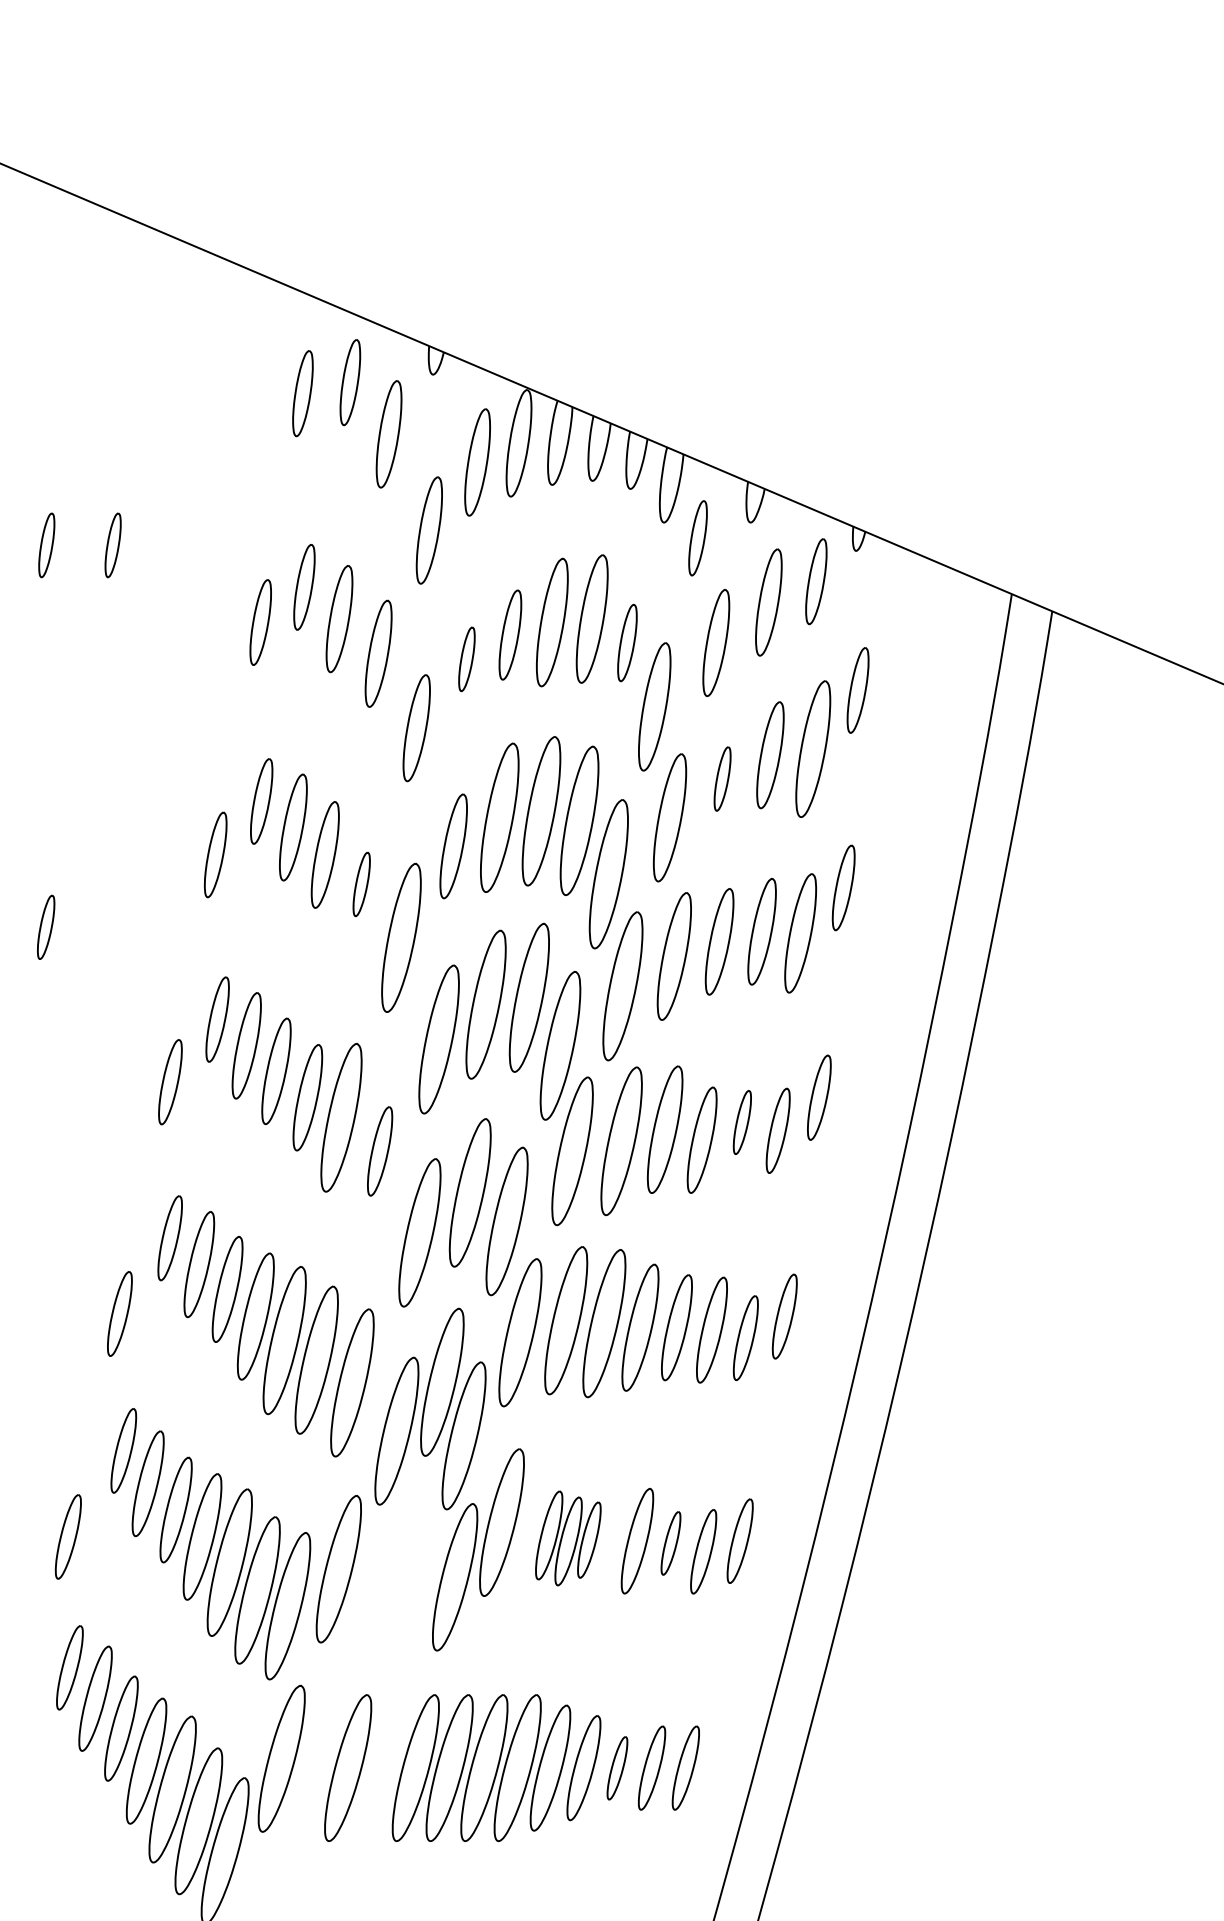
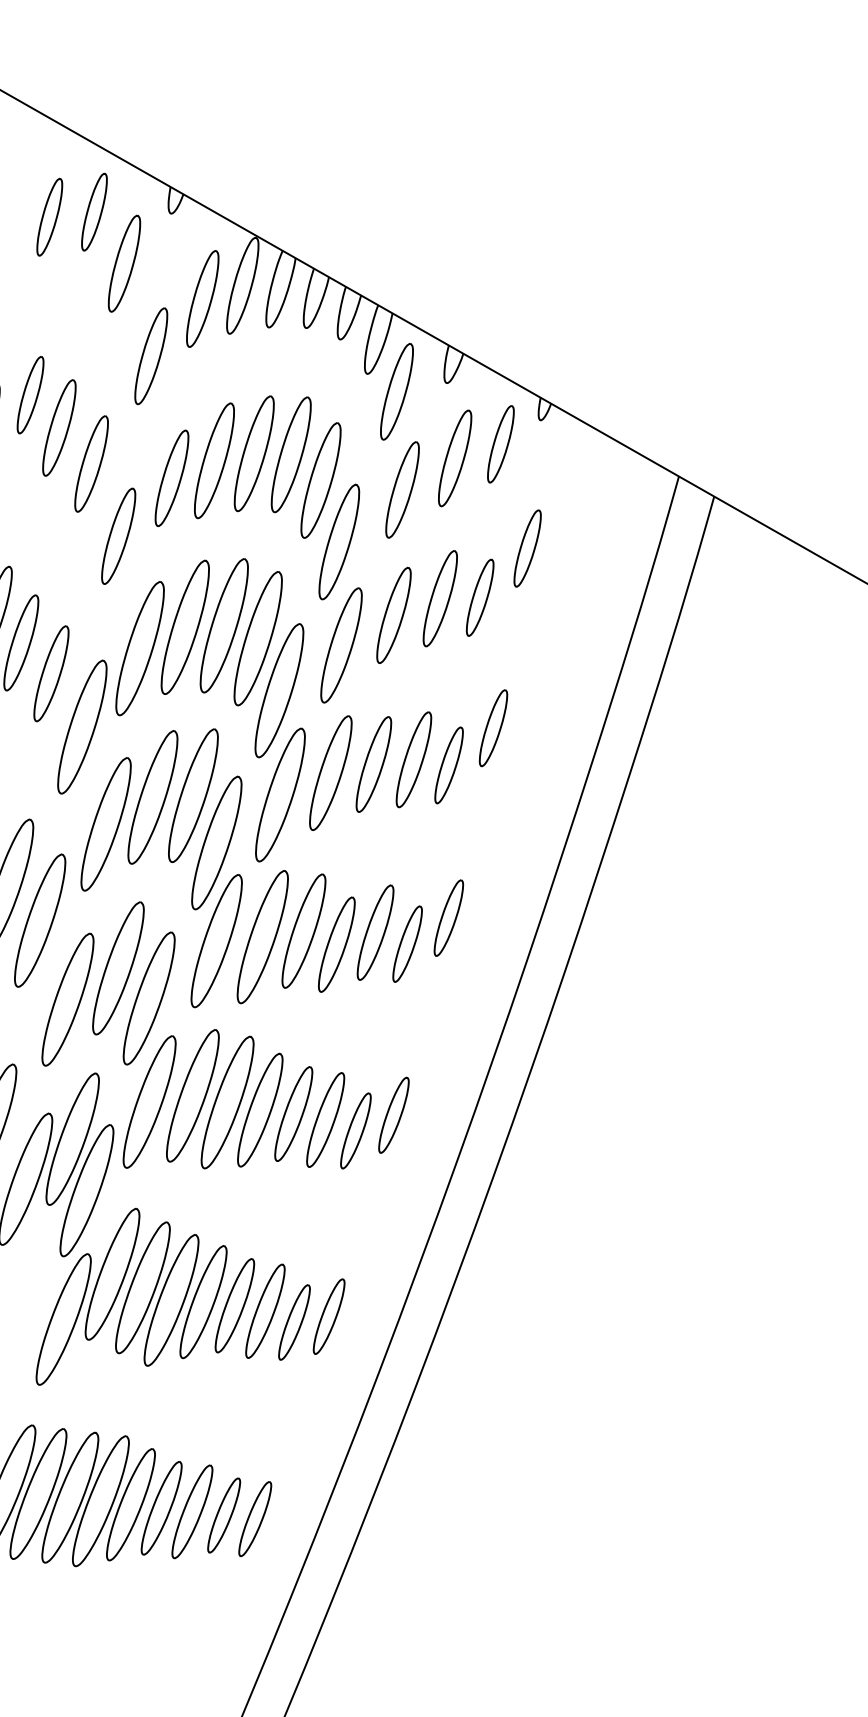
part: (697, 538) -> (396, 392), size x1.43
part: (510, 634) -> (214, 460), size x1.43
part: (627, 642) -> (321, 480), size x1.67
part: (466, 659) -> (171, 478), size x1.67
part: (812, 749) -> (479, 597), size x0.62
part: (722, 778) -> (393, 614), size x1.67
part: (453, 846) -> (139, 648), size x1.43
part: (361, 884) -> (51, 673), size x1.67
part: (800, 933) -> (449, 765), size x0.71
part: (742, 1122) -> (375, 932), size x1.67
part: (379, 1151) -> (39, 920), size x1.67
part: (568, 1538) -> (171, 1295), size x1.67
part: (670, 1543) -> (264, 1311), size x1.67
part: (617, 1768) -> (192, 1512), size x1.67

